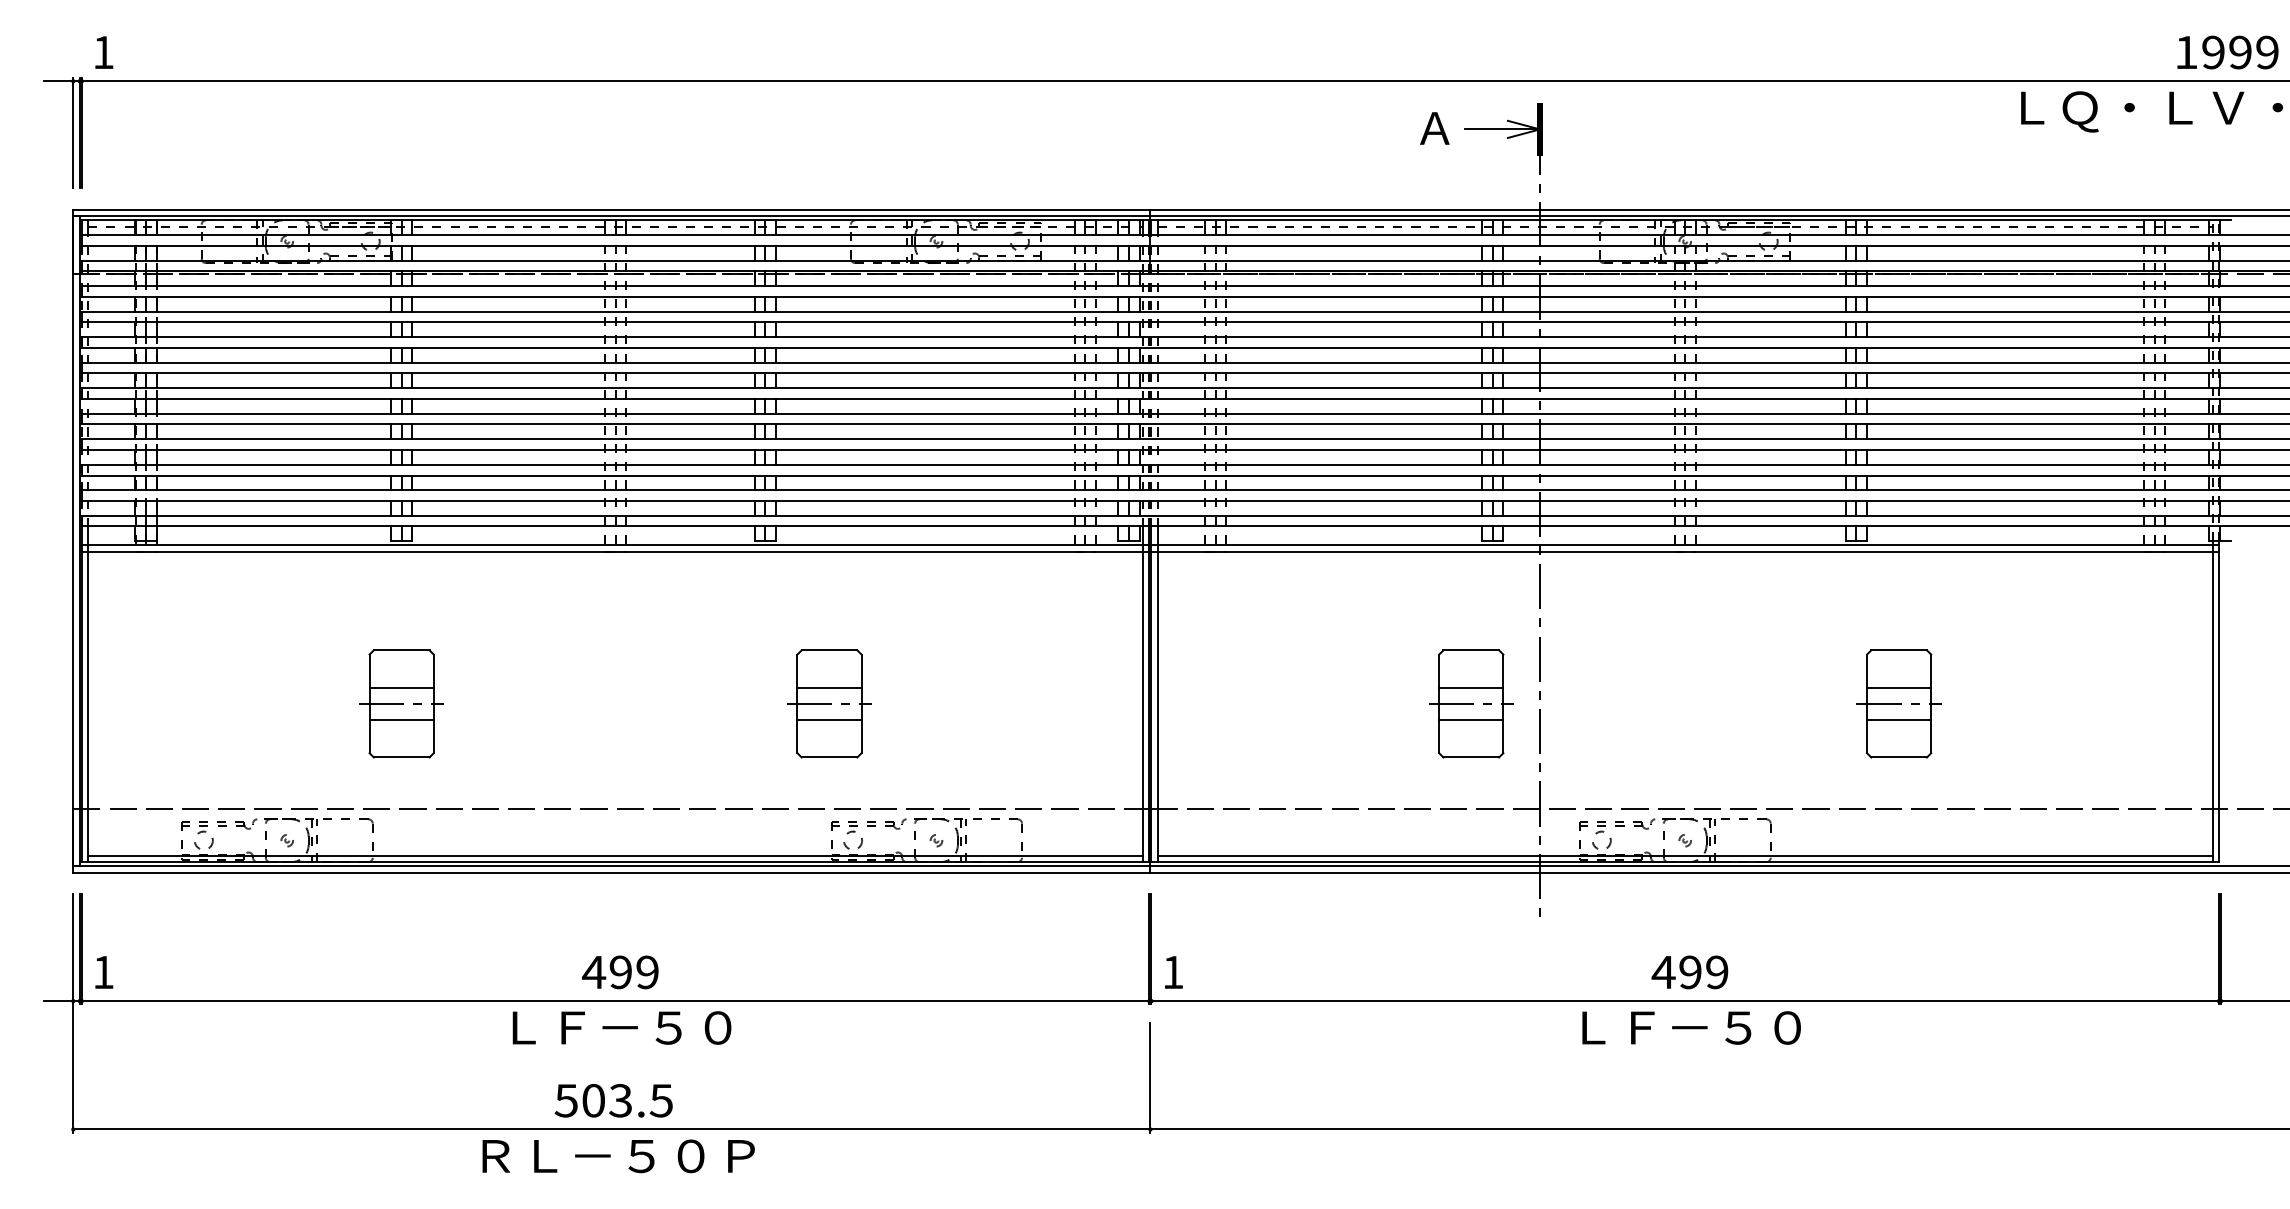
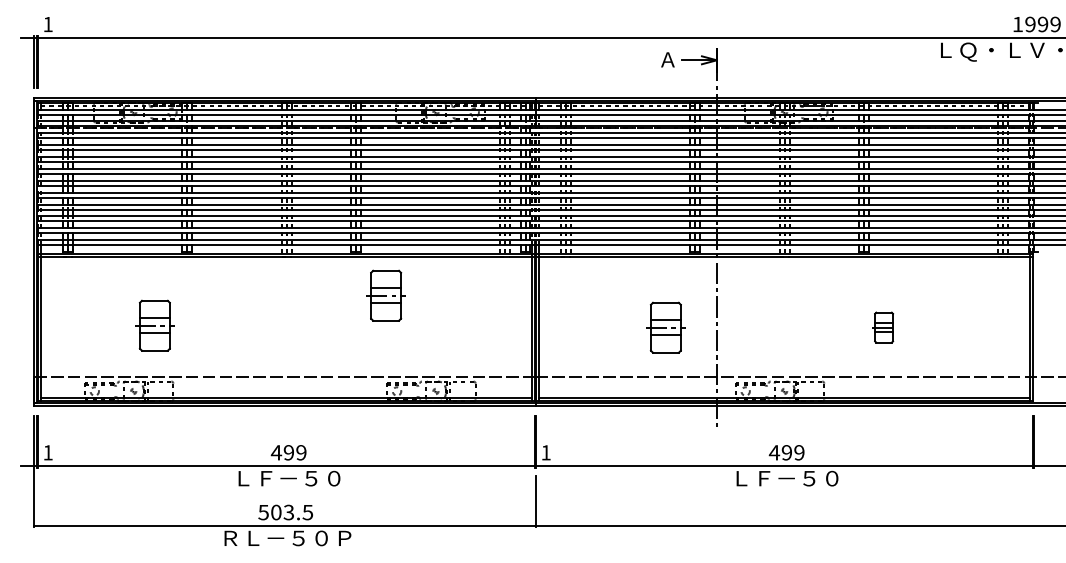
part: (400, 703) -> (154, 325), moved
part: (828, 703) -> (385, 295), moved
part: (1470, 703) -> (665, 327), moved
part: (1897, 703) -> (883, 327), size x0.6

